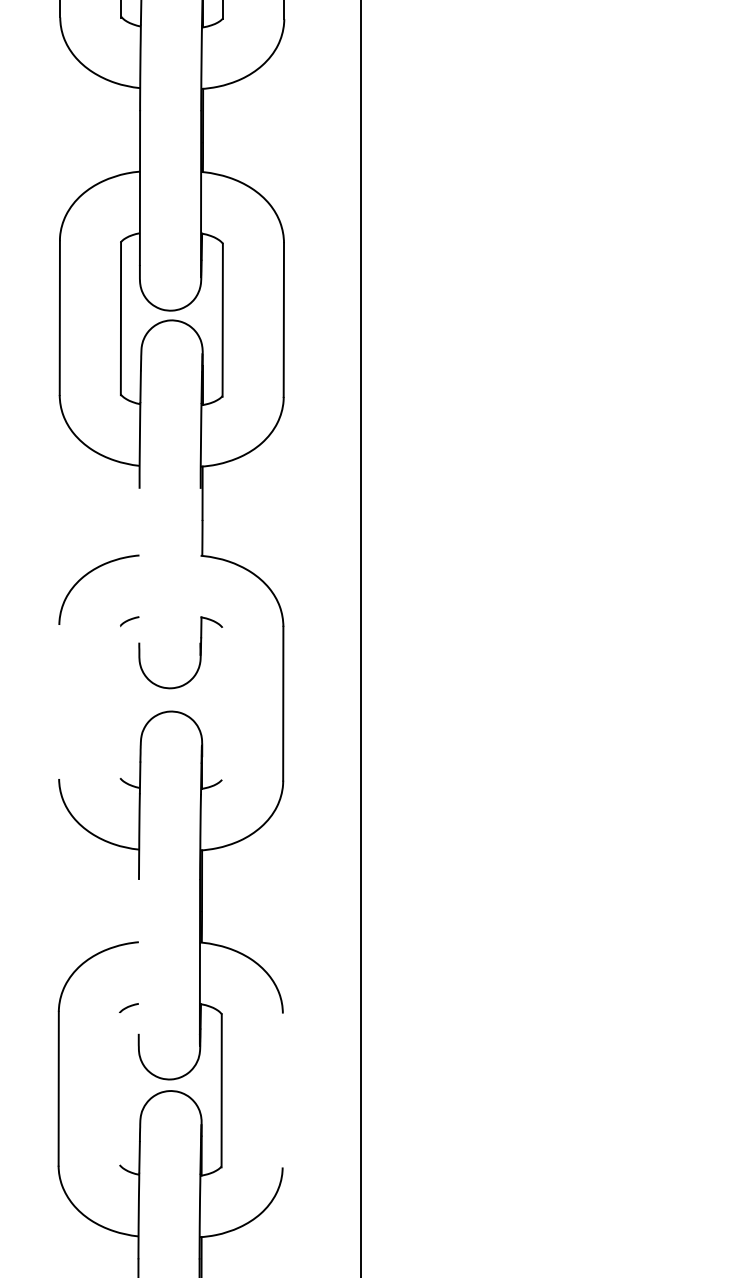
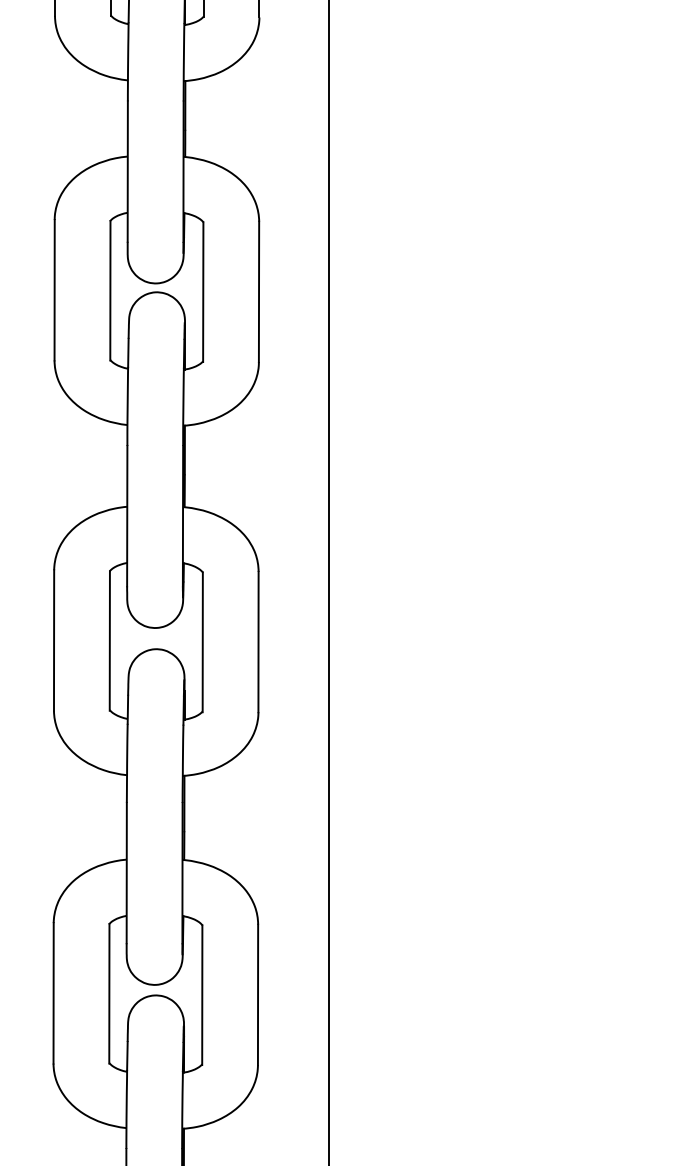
line: (139, 565) -> (127, 515), added
line: (199, 566) -> (182, 516), added
line: (59, 702) -> (54, 640), added
line: (119, 702) -> (109, 640), added
line: (221, 704) -> (202, 642), added
line: (138, 956) -> (126, 872), added
line: (119, 1088) -> (109, 993), added
line: (282, 1090) -> (257, 994), added

